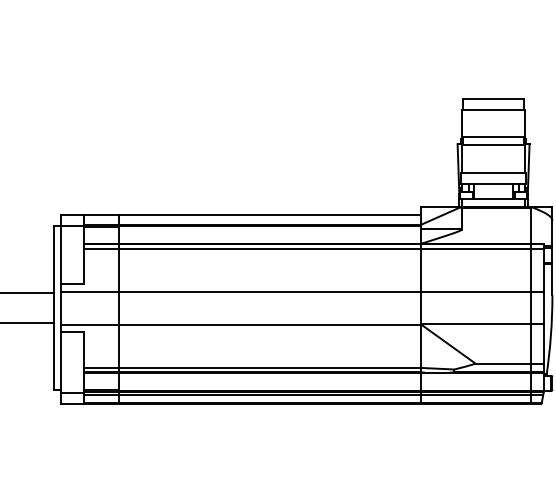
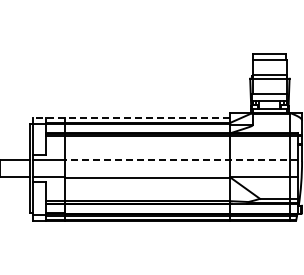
line: (240, 214) -> (131, 117), solid -> dashed
line: (330, 291) -> (180, 159), solid -> dashed

